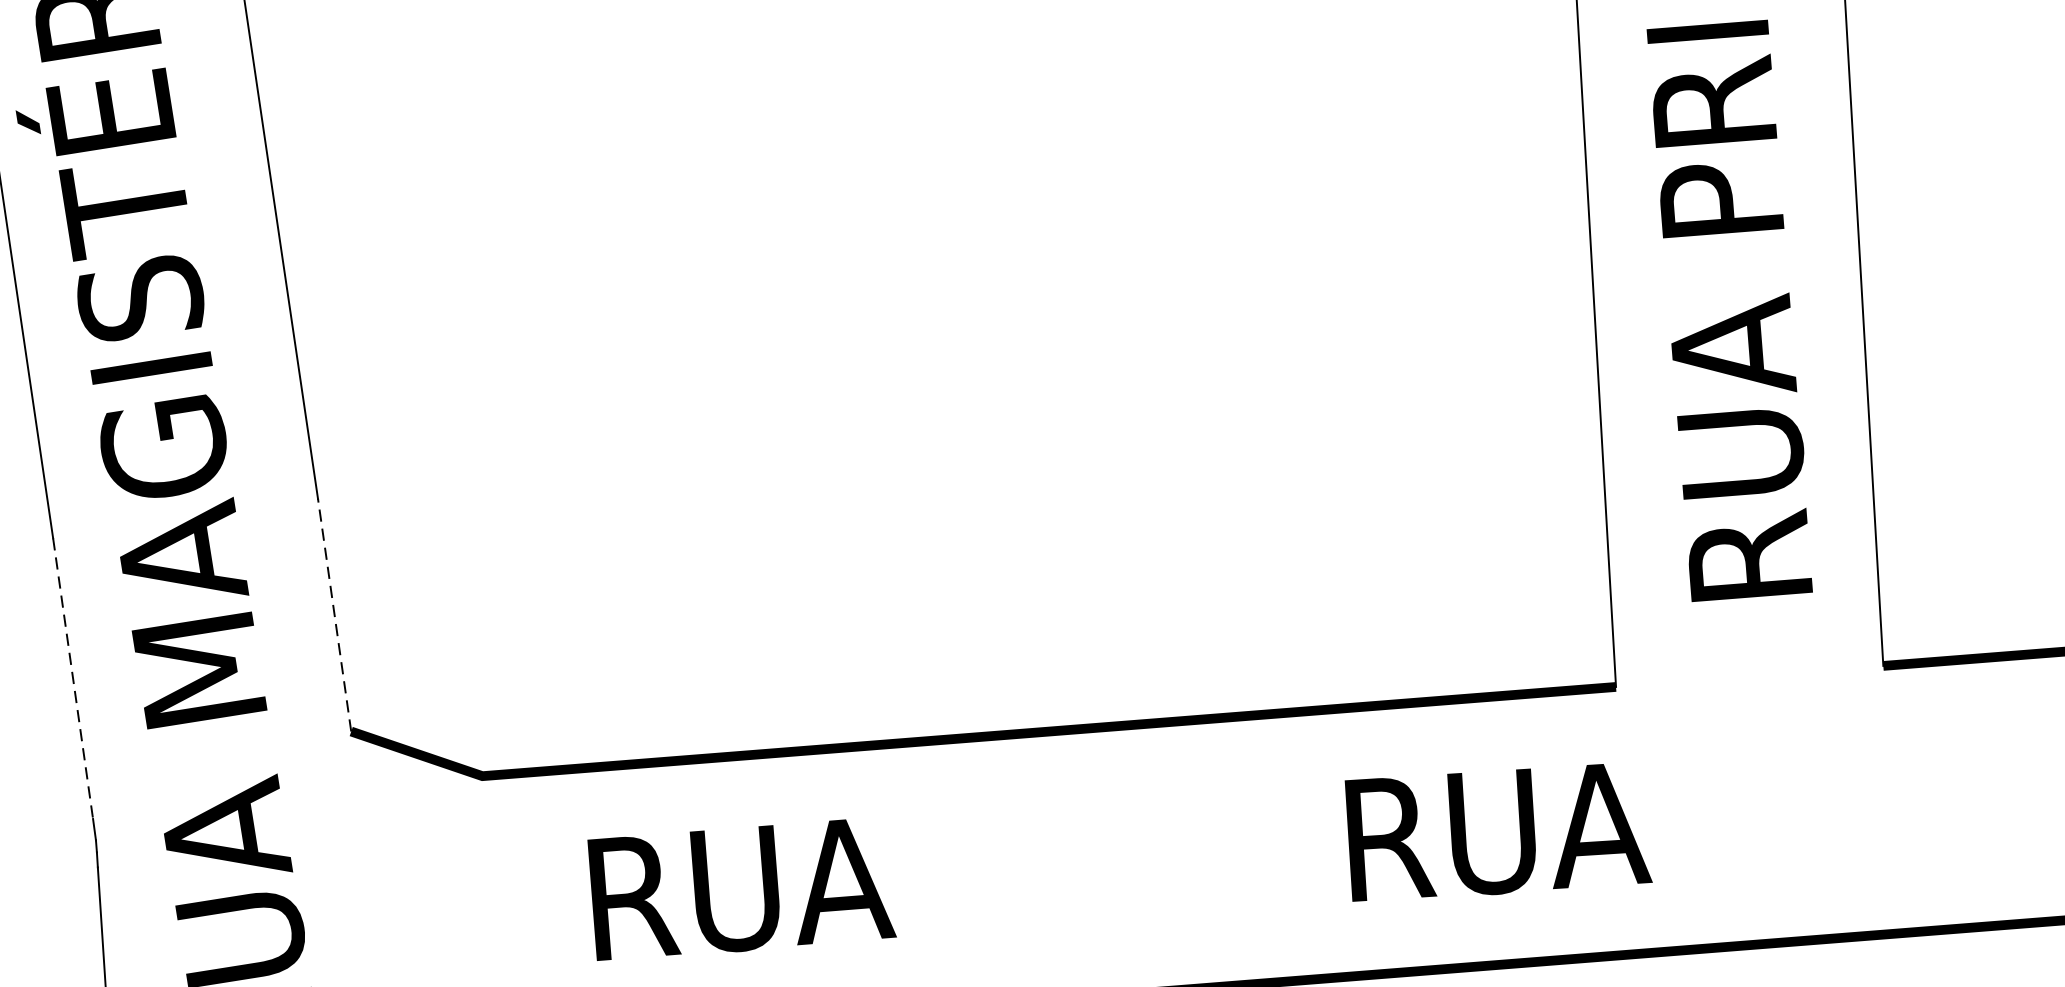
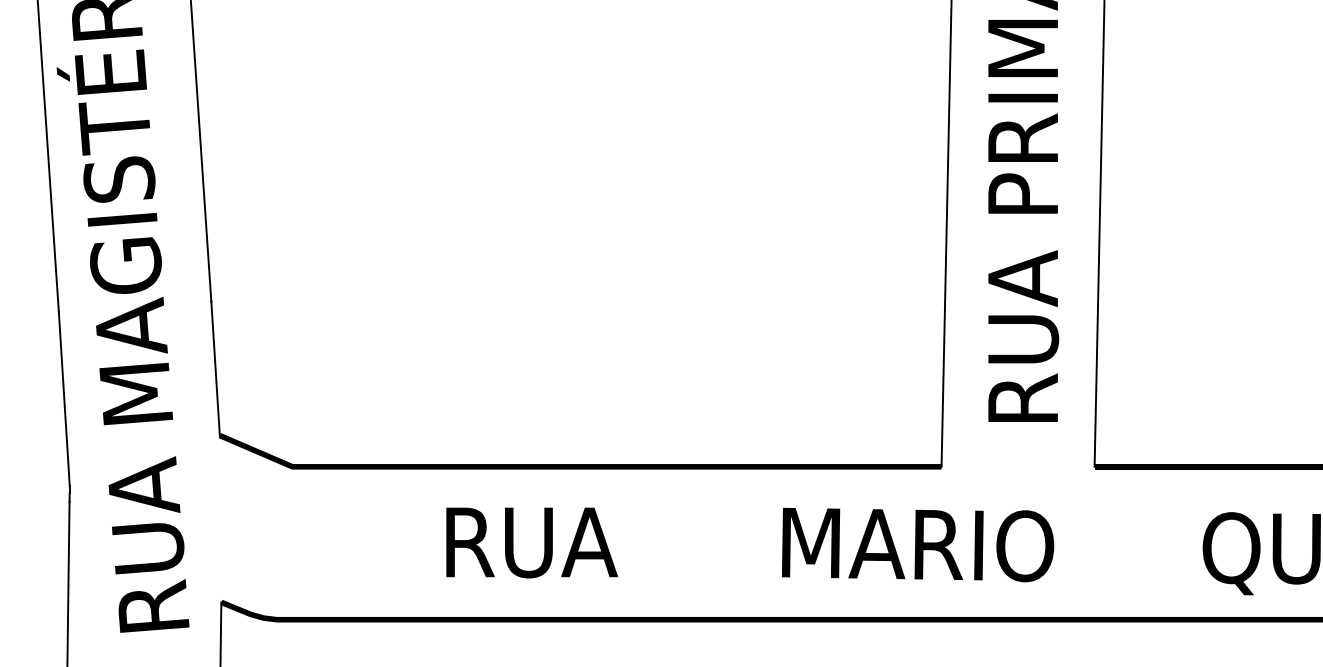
line: (334, 615) -> (215, 368), dashed -> solid
line: (72, 679) -> (63, 393), dashed -> solid
text: (1593, 826) -> (922, 545), RUA -> MARIO
text: (740, 888) -> (531, 542), moved

